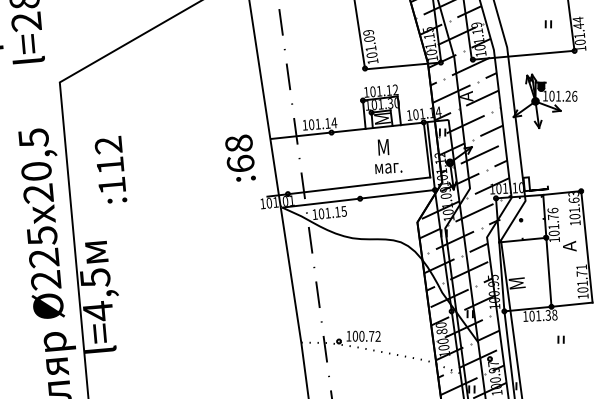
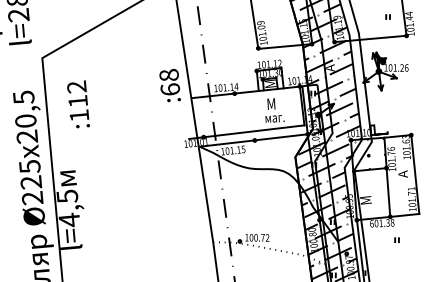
text: (240, 157) -> (170, 85), moved
text: (110, 169) -> (78, 104), moved
text: (525, 316) -> (371, 223), 101.38 -> 601.38

